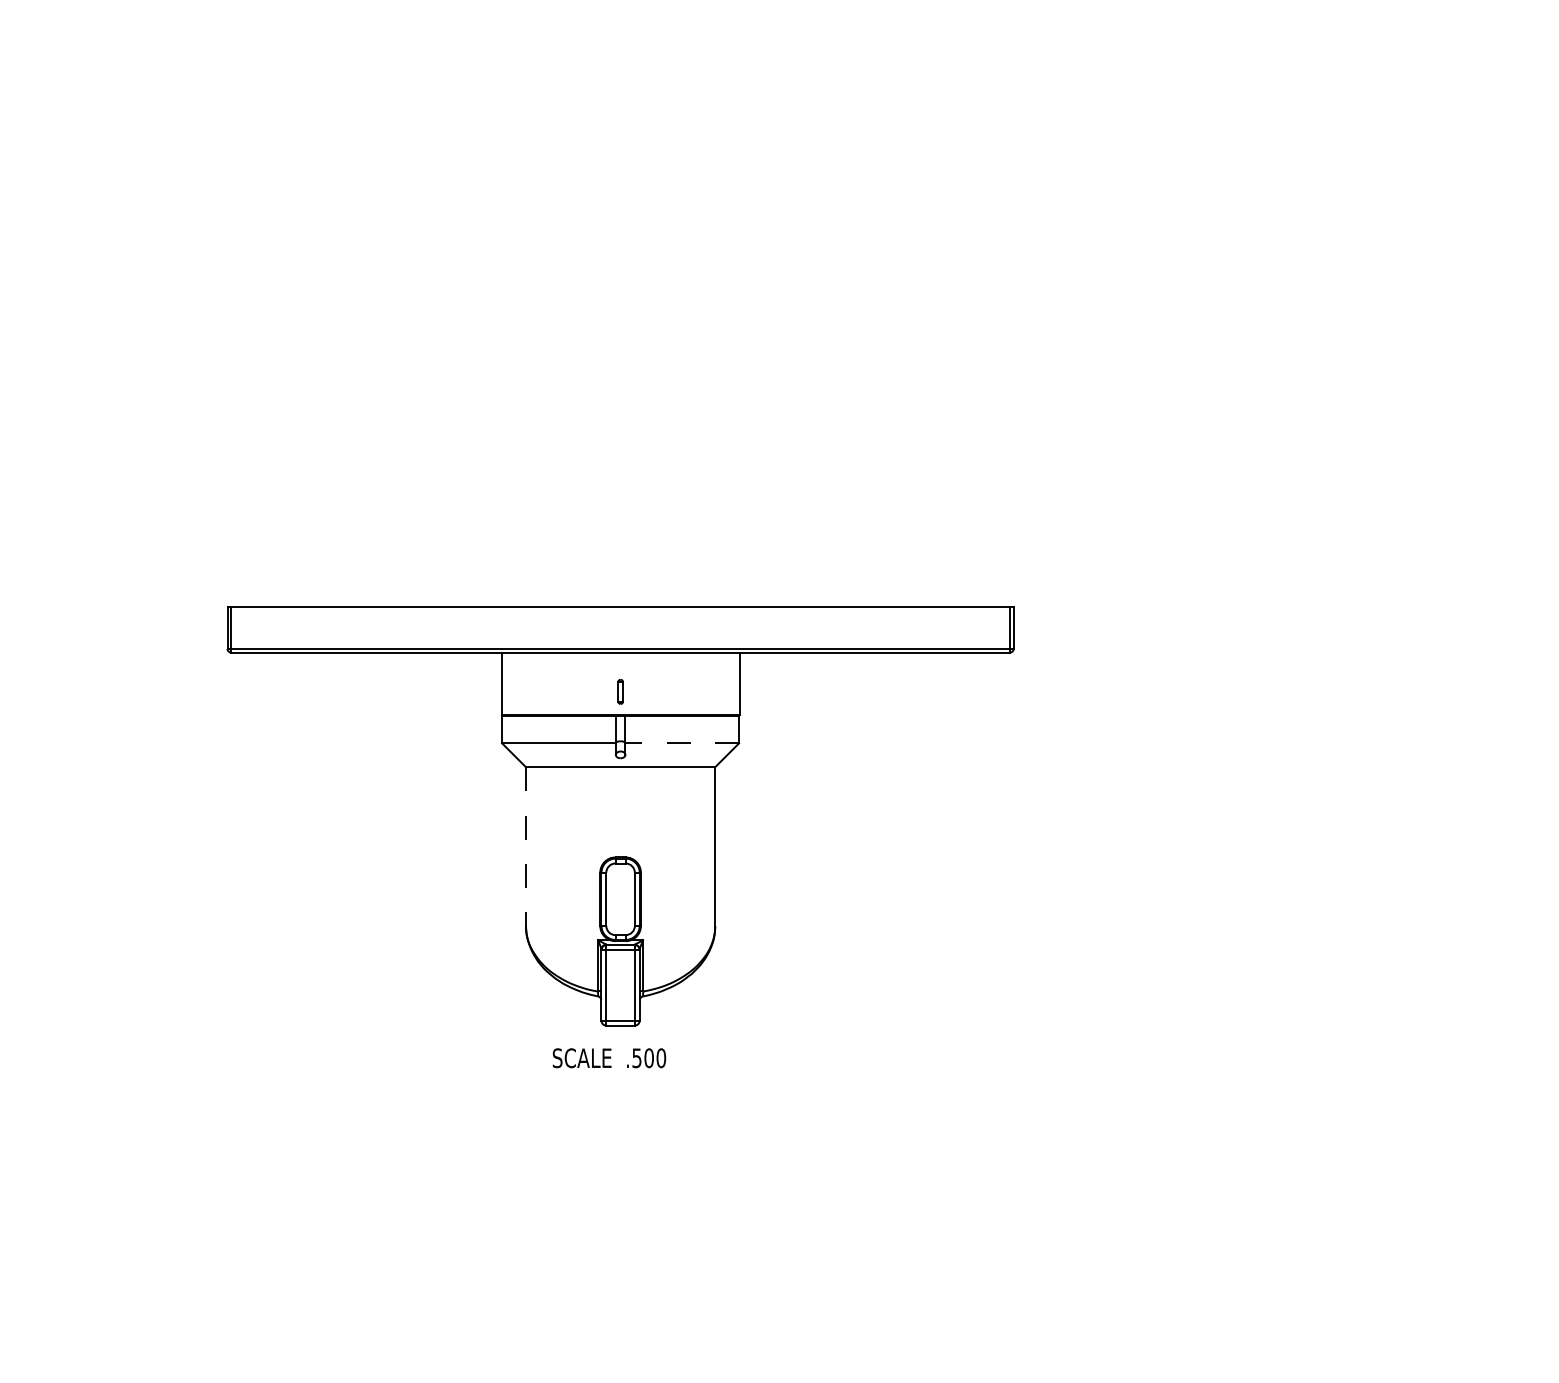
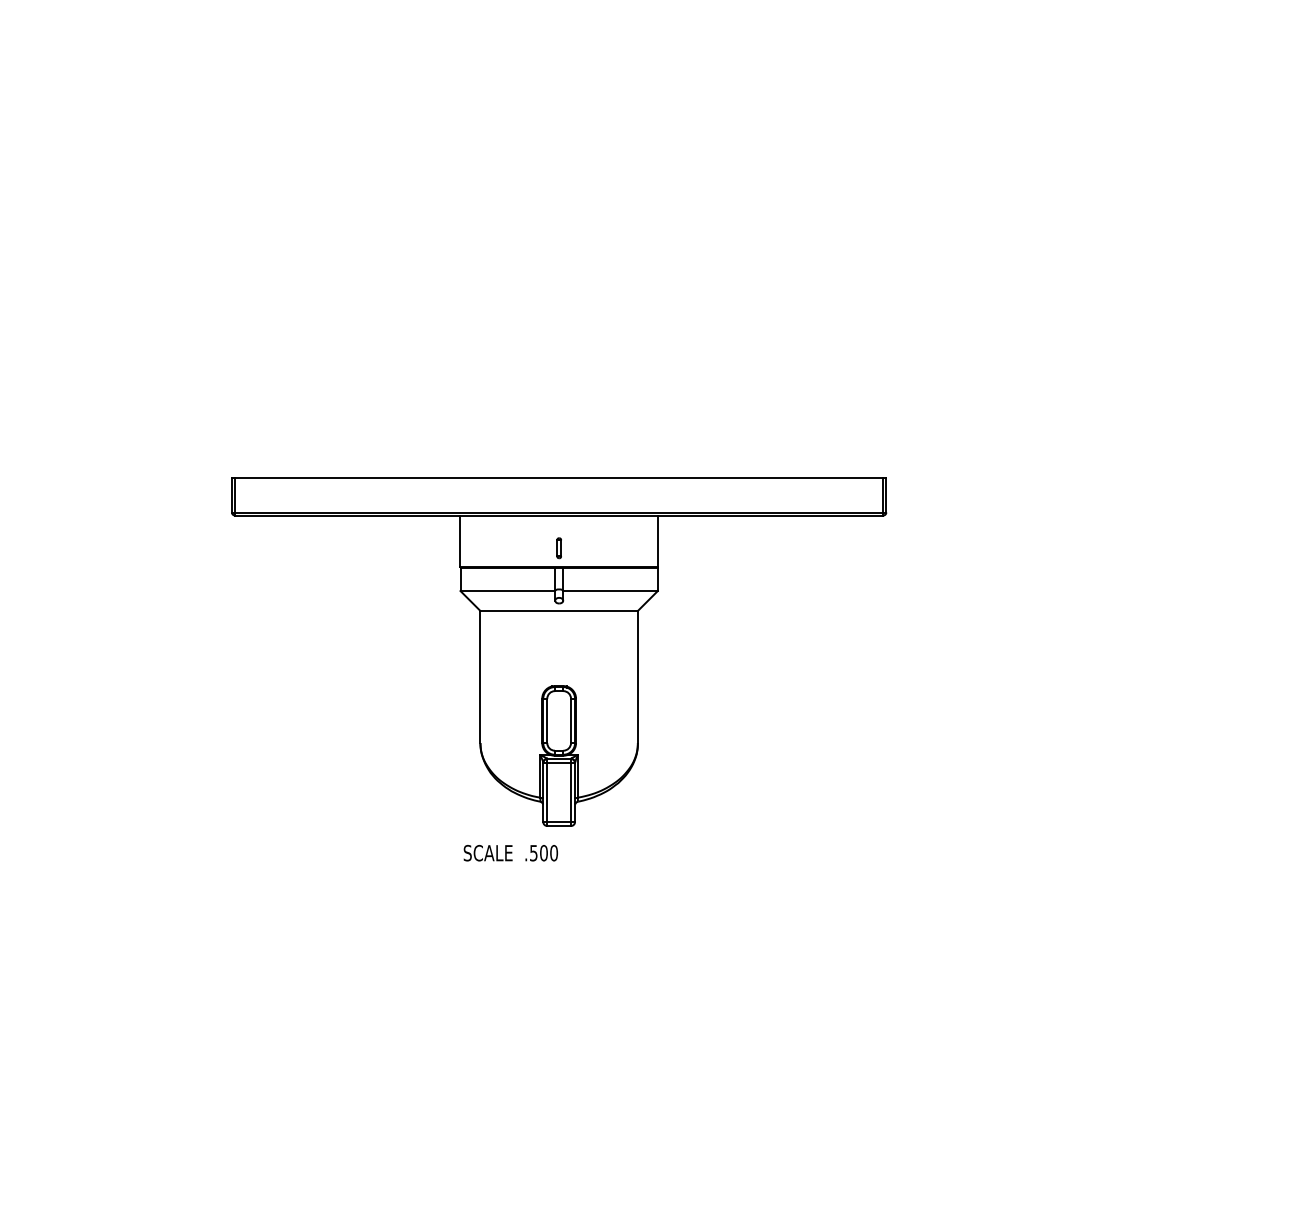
line: (682, 743) -> (610, 591), dashed -> solid
line: (526, 847) -> (480, 677), dashed -> solid
text: (608, 1058) -> (510, 853), moved

